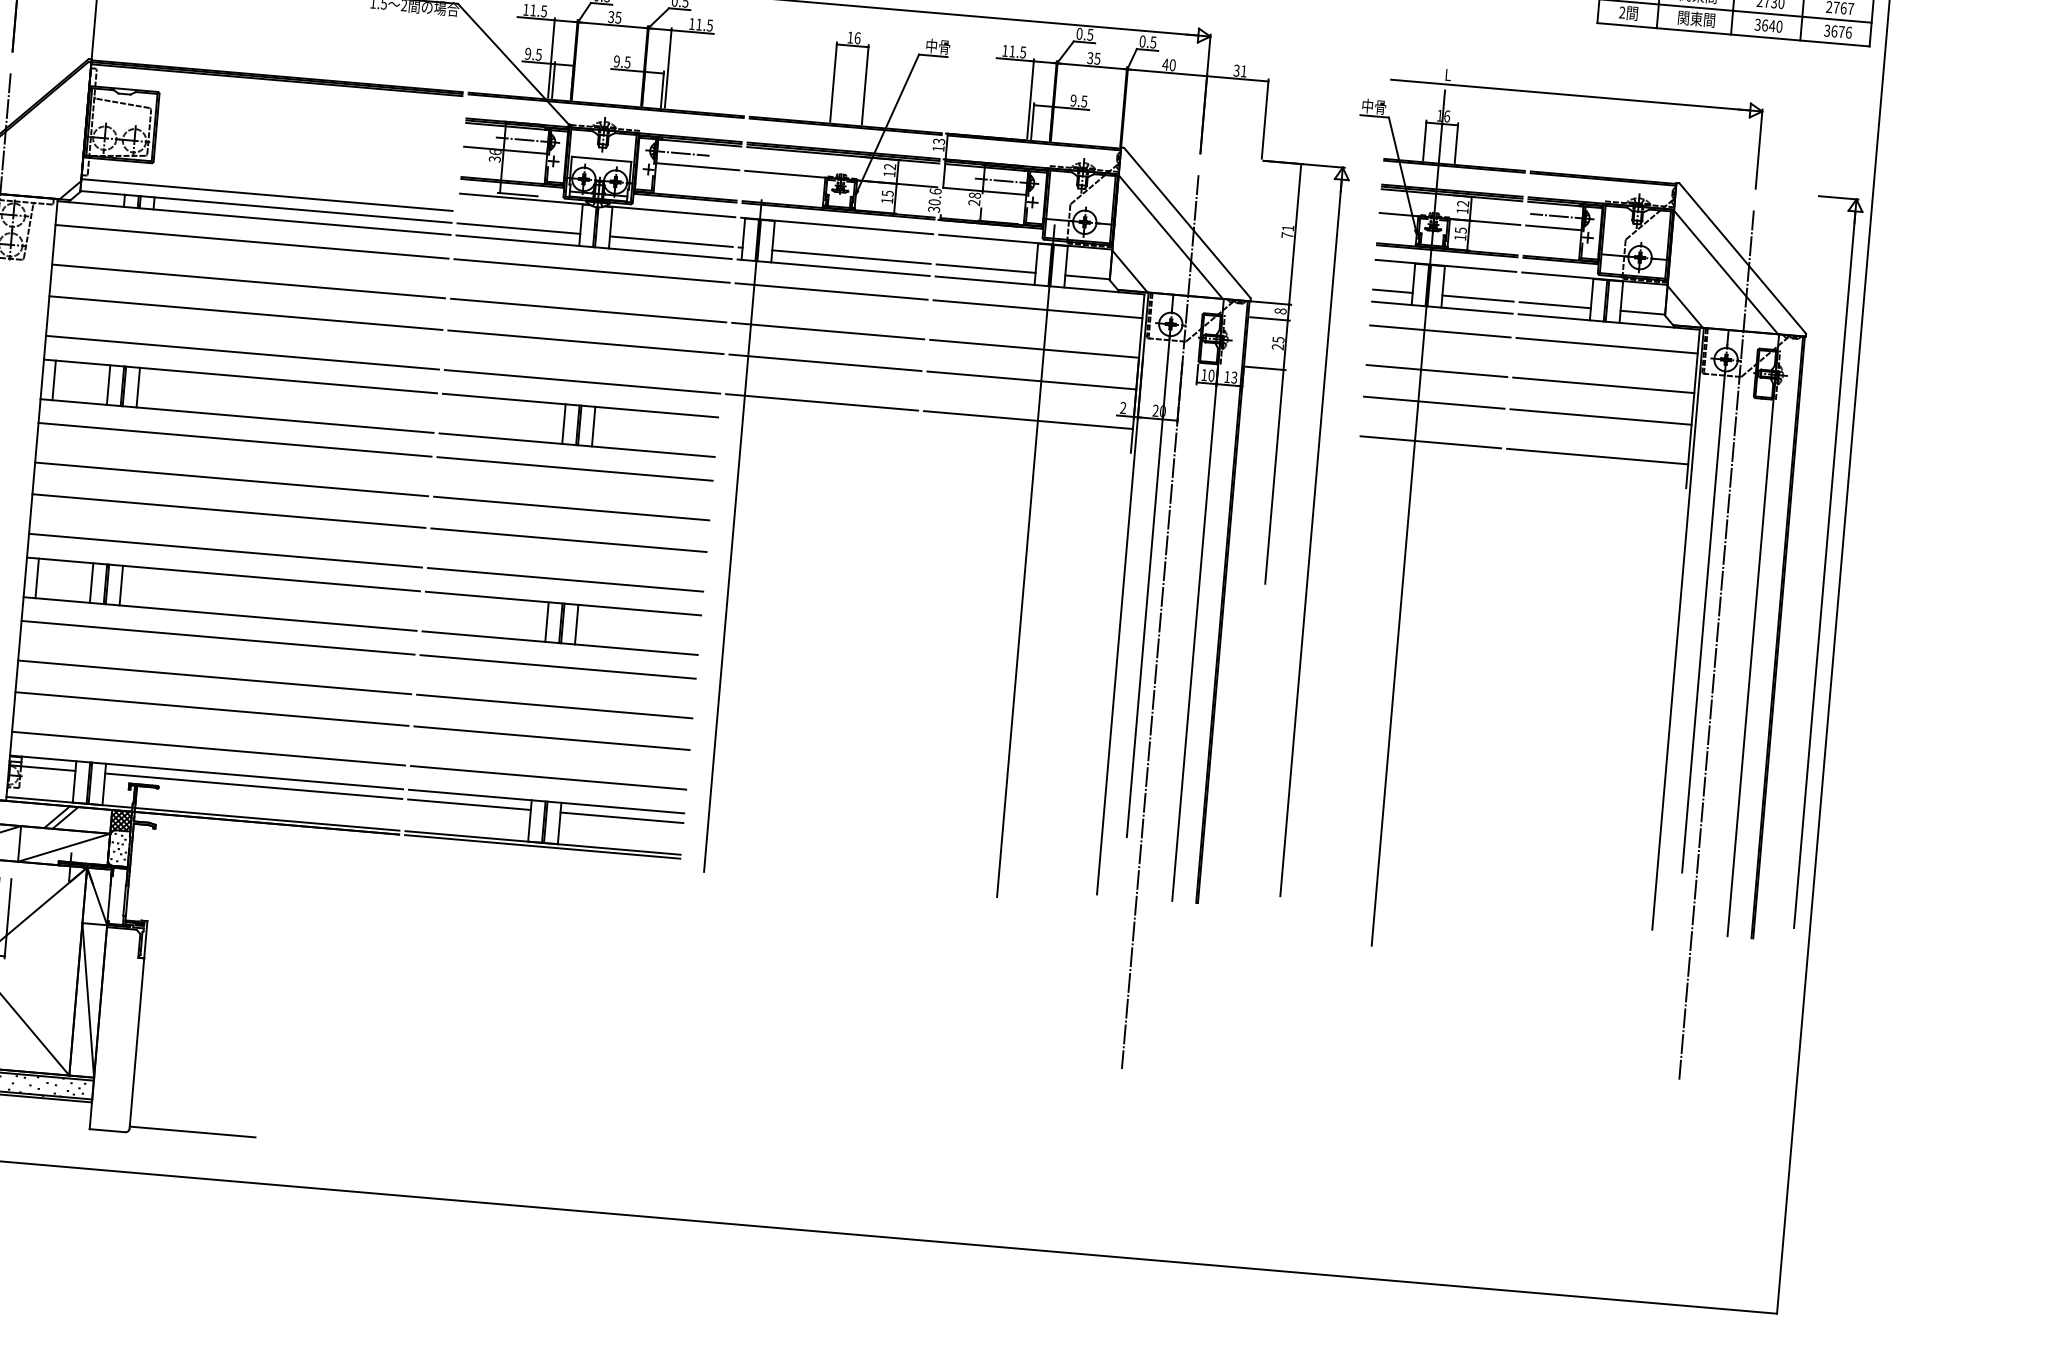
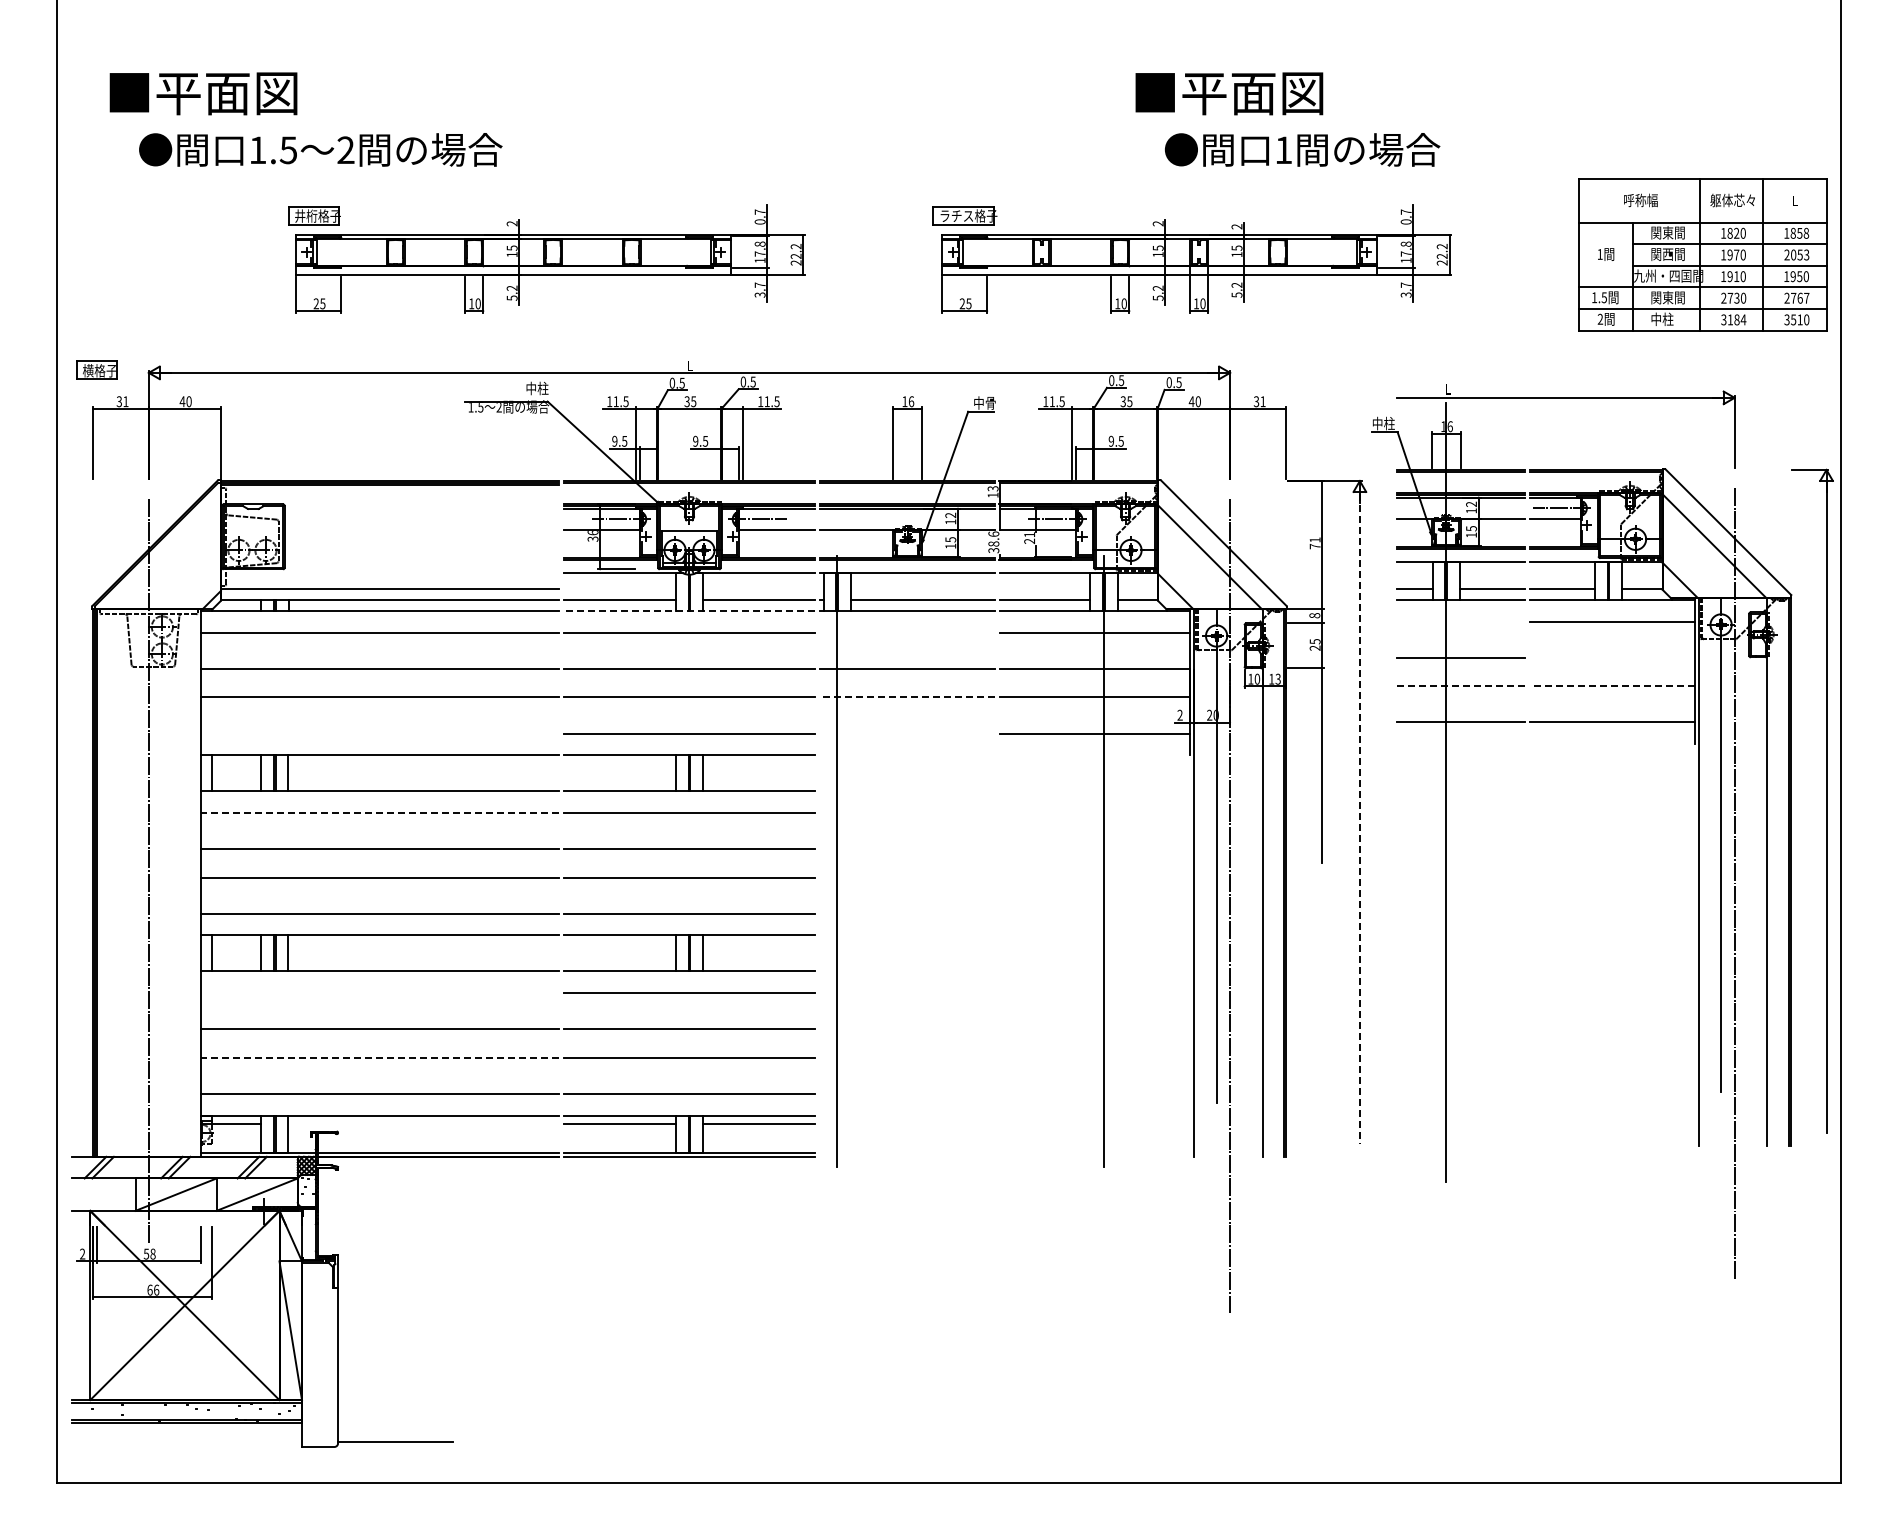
text: (1695, 19) -> (1667, 319), 関東間 -> 中柱
text: (1772, 25) -> (1737, 319), 3640 -> 3184
text: (1842, 31) -> (1800, 319), 3676 -> 3510
text: (1380, 107) -> (1389, 423), 中骨 -> 中柱
text: (974, 195) -> (1029, 534), 28 -> 21
text: (934, 201) -> (993, 543), 30.6 -> 38.6
line: (593, 246) -> (688, 610), solid -> dashed
line: (831, 291) -> (907, 632), removed
line: (1440, 331) -> (1460, 621), removed
line: (242, 352) -> (379, 733), removed
line: (825, 362) -> (907, 697), solid -> dashed
line: (1603, 385) -> (1612, 657), removed
line: (822, 402) -> (907, 733), removed
line: (1433, 402) -> (1460, 686), solid -> dashed
line: (1600, 417) -> (1612, 686), solid -> dashed
line: (234, 439) -> (379, 812), solid -> dashed
line: (1310, 539) -> (1359, 819), solid -> dashed
line: (217, 638) -> (379, 993), removed
line: (211, 708) -> (379, 1057), solid -> dashed
line: (253, 786) -> (423, 1124), removed

